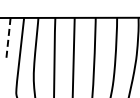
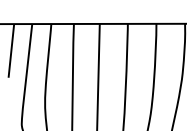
line: (8, 38) -> (11, 51), dashed -> solid

